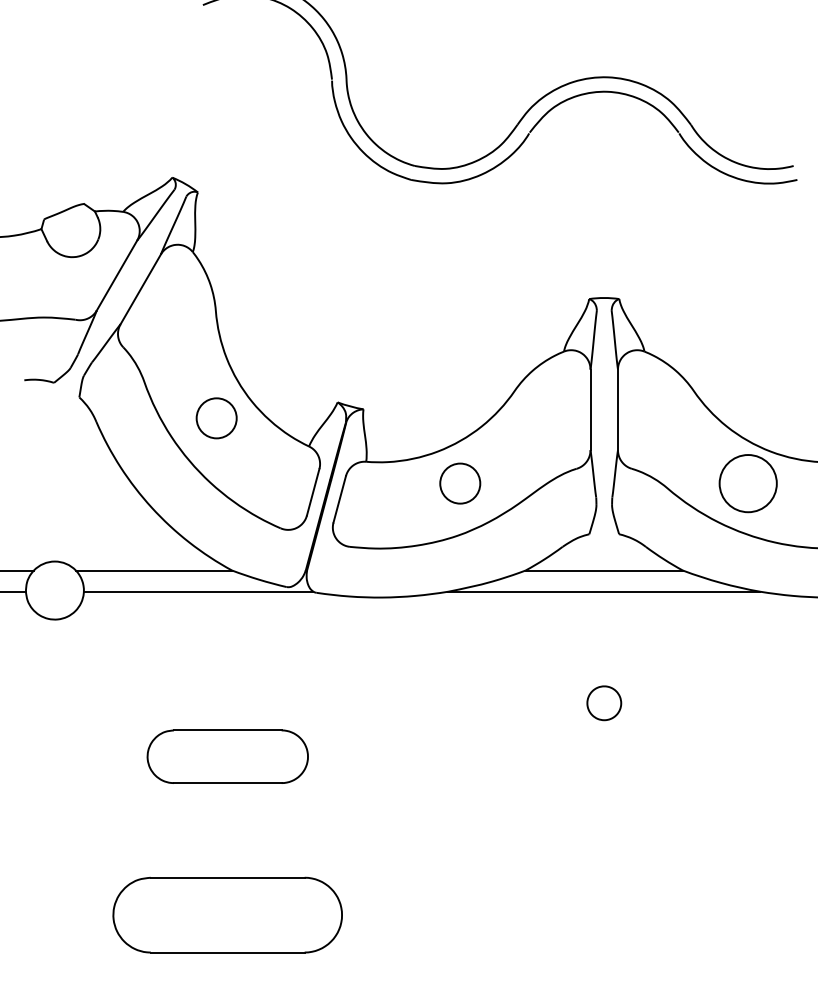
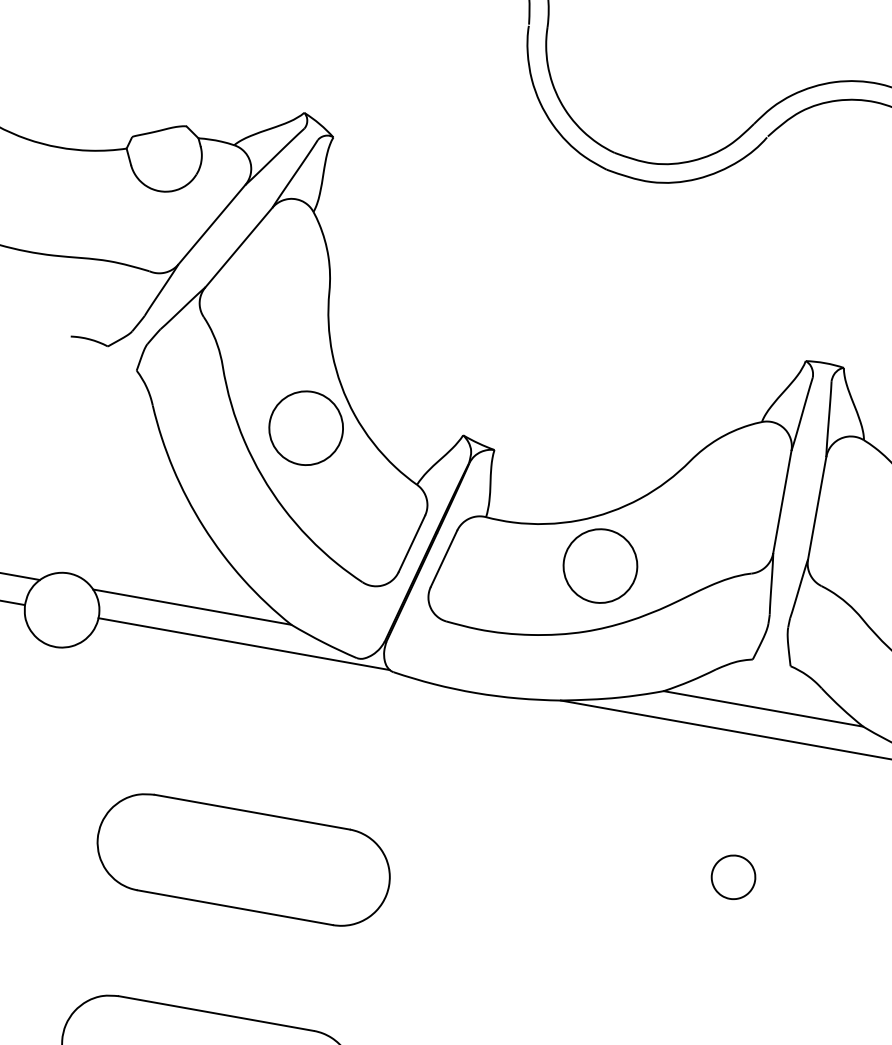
circle: (216, 417) -> (306, 427), size x1.43
circle: (459, 483) -> (599, 565), size x1.43
part: (227, 756) -> (243, 859), size x1.43

